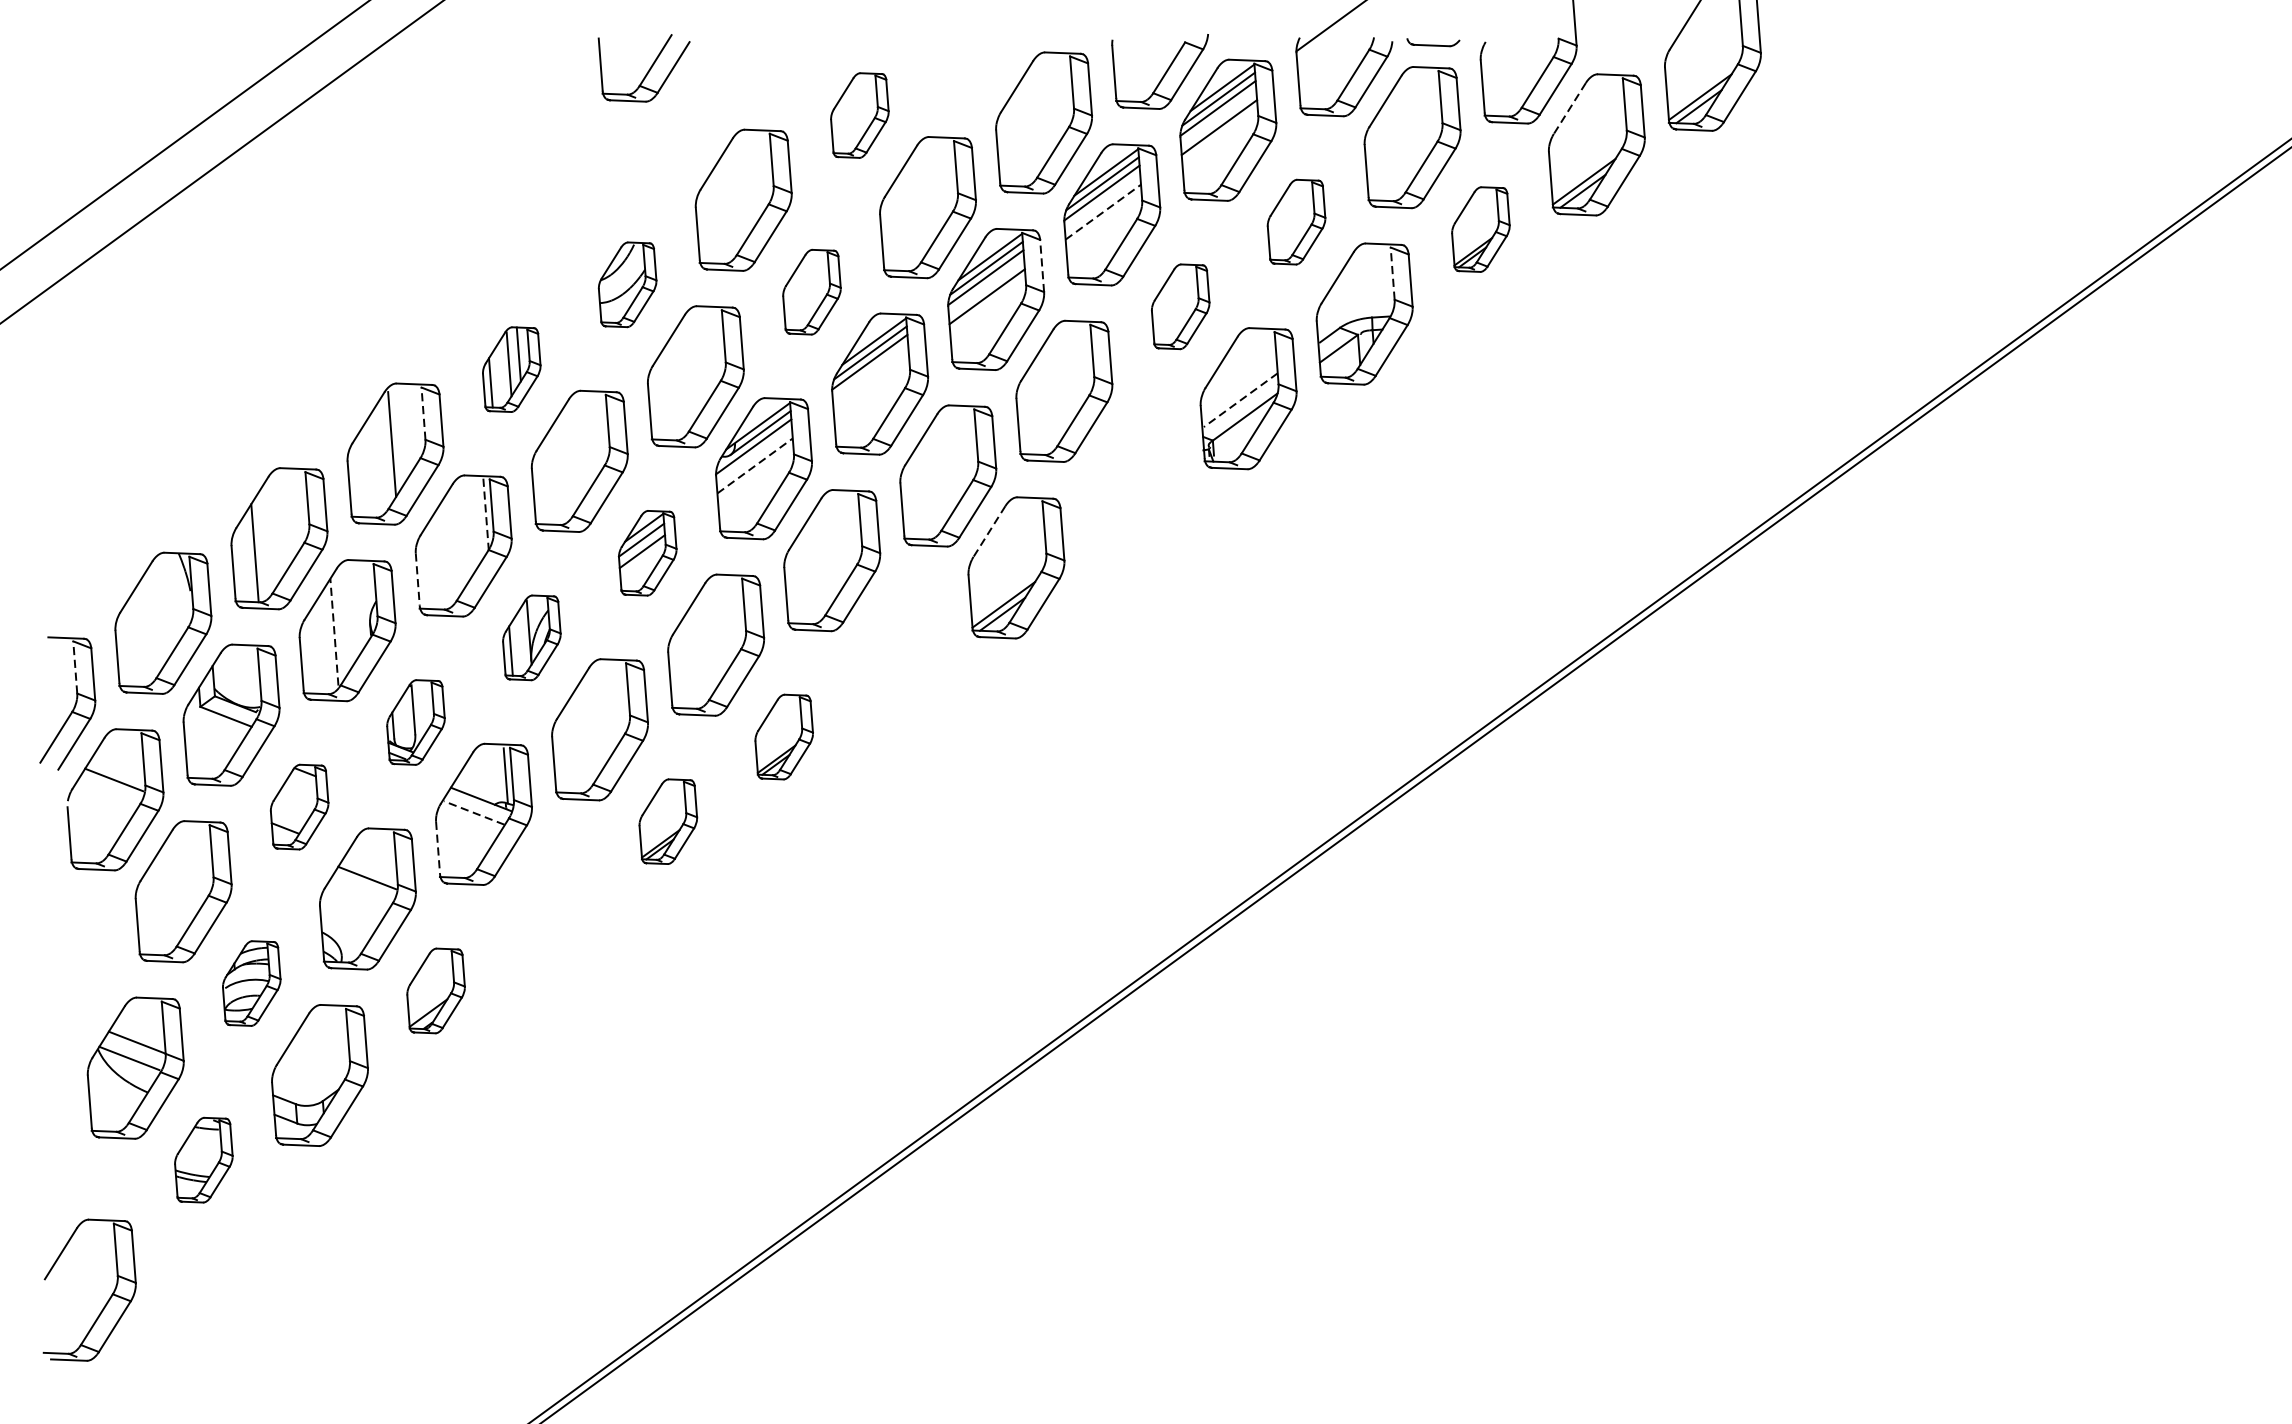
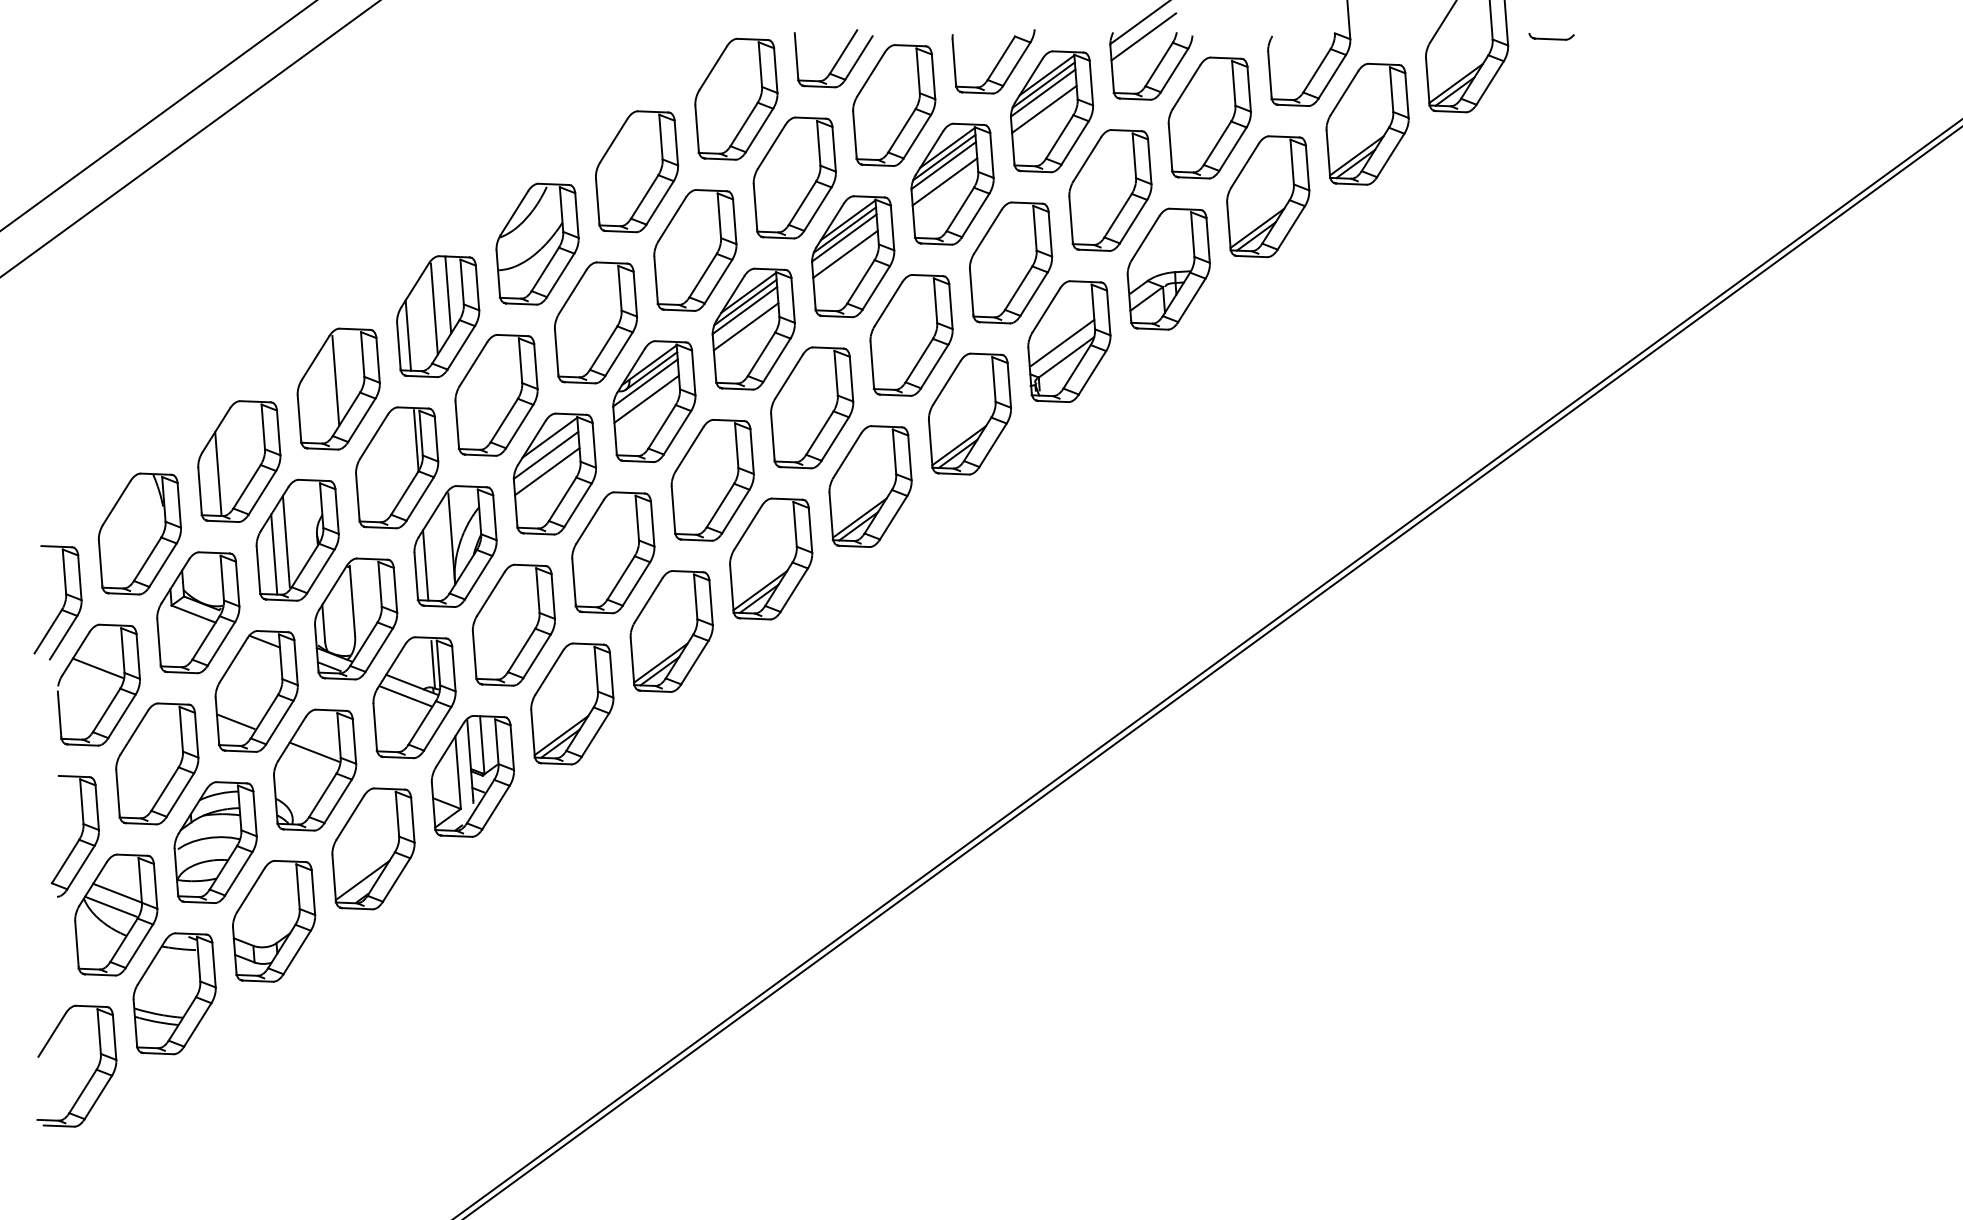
line: (1335, 42) -> (1143, 36), added
part: (1433, 42) -> (1551, 36), moved
part: (643, 68) -> (833, 58), moved
line: (1569, 108) -> (1344, 93), dashed -> solid
part: (859, 114) -> (736, 98), size x1.67
line: (1102, 211) -> (944, 181), dashed -> solid
part: (1296, 222) -> (1110, 190), size x1.67
part: (1481, 229) -> (1268, 196), size x1.67
line: (1042, 265) -> (892, 227), dashed -> solid
line: (1392, 273) -> (1192, 234), dashed -> solid
part: (627, 284) -> (537, 243), size x1.67
part: (812, 292) -> (695, 250), size x1.67
part: (1181, 306) -> (1011, 262), size x1.67
part: (511, 369) -> (438, 316), size x1.67
line: (870, 380) -> (745, 326), added
line: (1240, 400) -> (1062, 343), dashed -> solid
line: (423, 412) -> (362, 353), dashed -> solid
line: (754, 466) -> (646, 399), dashed -> solid
part: (1133, 482) -> (970, 413), added
line: (486, 514) -> (416, 440), dashed -> solid
line: (989, 531) -> (847, 455), dashed -> solid
part: (647, 552) -> (554, 473), size x1.67
line: (417, 580) -> (357, 497), dashed -> solid
line: (334, 632) -> (286, 541), dashed -> solid
part: (531, 637) -> (455, 546), size x1.67
line: (320, 647) -> (274, 554), added
part: (900, 651) -> (771, 558), added
line: (75, 667) -> (64, 571), dashed -> solid
part: (416, 721) -> (356, 618), size x1.67
part: (784, 737) -> (671, 631), size x1.67
part: (299, 807) -> (256, 691), size x1.67
line: (474, 812) -> (406, 696), dashed -> solid
part: (668, 821) -> (572, 703), size x1.67
line: (438, 848) -> (375, 726), dashed -> solid
part: (551, 906) -> (472, 776), added
part: (86, 976) -> (74, 836), added
part: (251, 983) -> (215, 842), size x1.67
part: (436, 990) -> (373, 848), size x1.67
part: (203, 1159) -> (174, 993), size x1.67
part: (106, 1301) -> (91, 1075), moved

